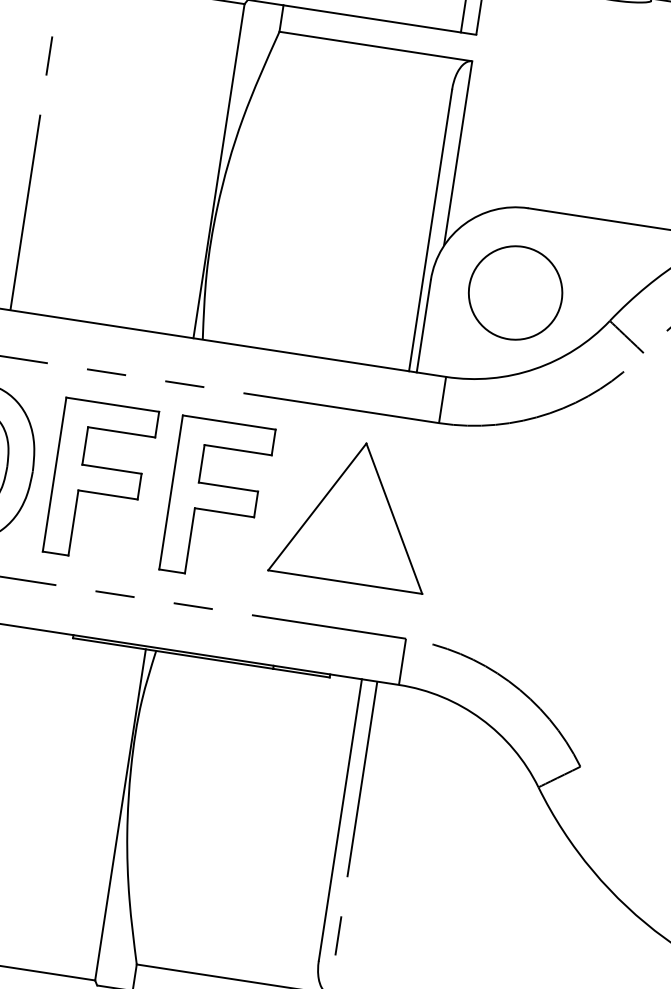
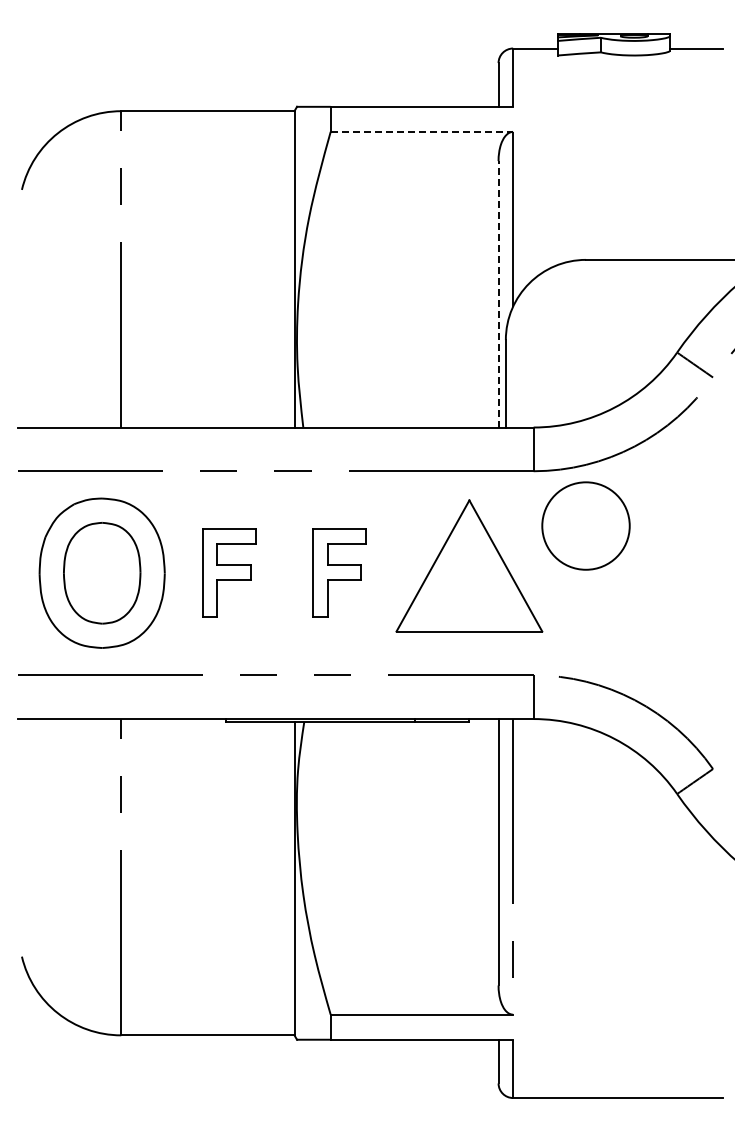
line: (376, 46) -> (422, 131), solid -> dashed
line: (430, 229) -> (498, 293), solid -> dashed
circle: (515, 292) -> (585, 525), moved
part: (100, 480) -> (228, 572), size x0.6
part: (217, 498) -> (339, 572), size x0.6

